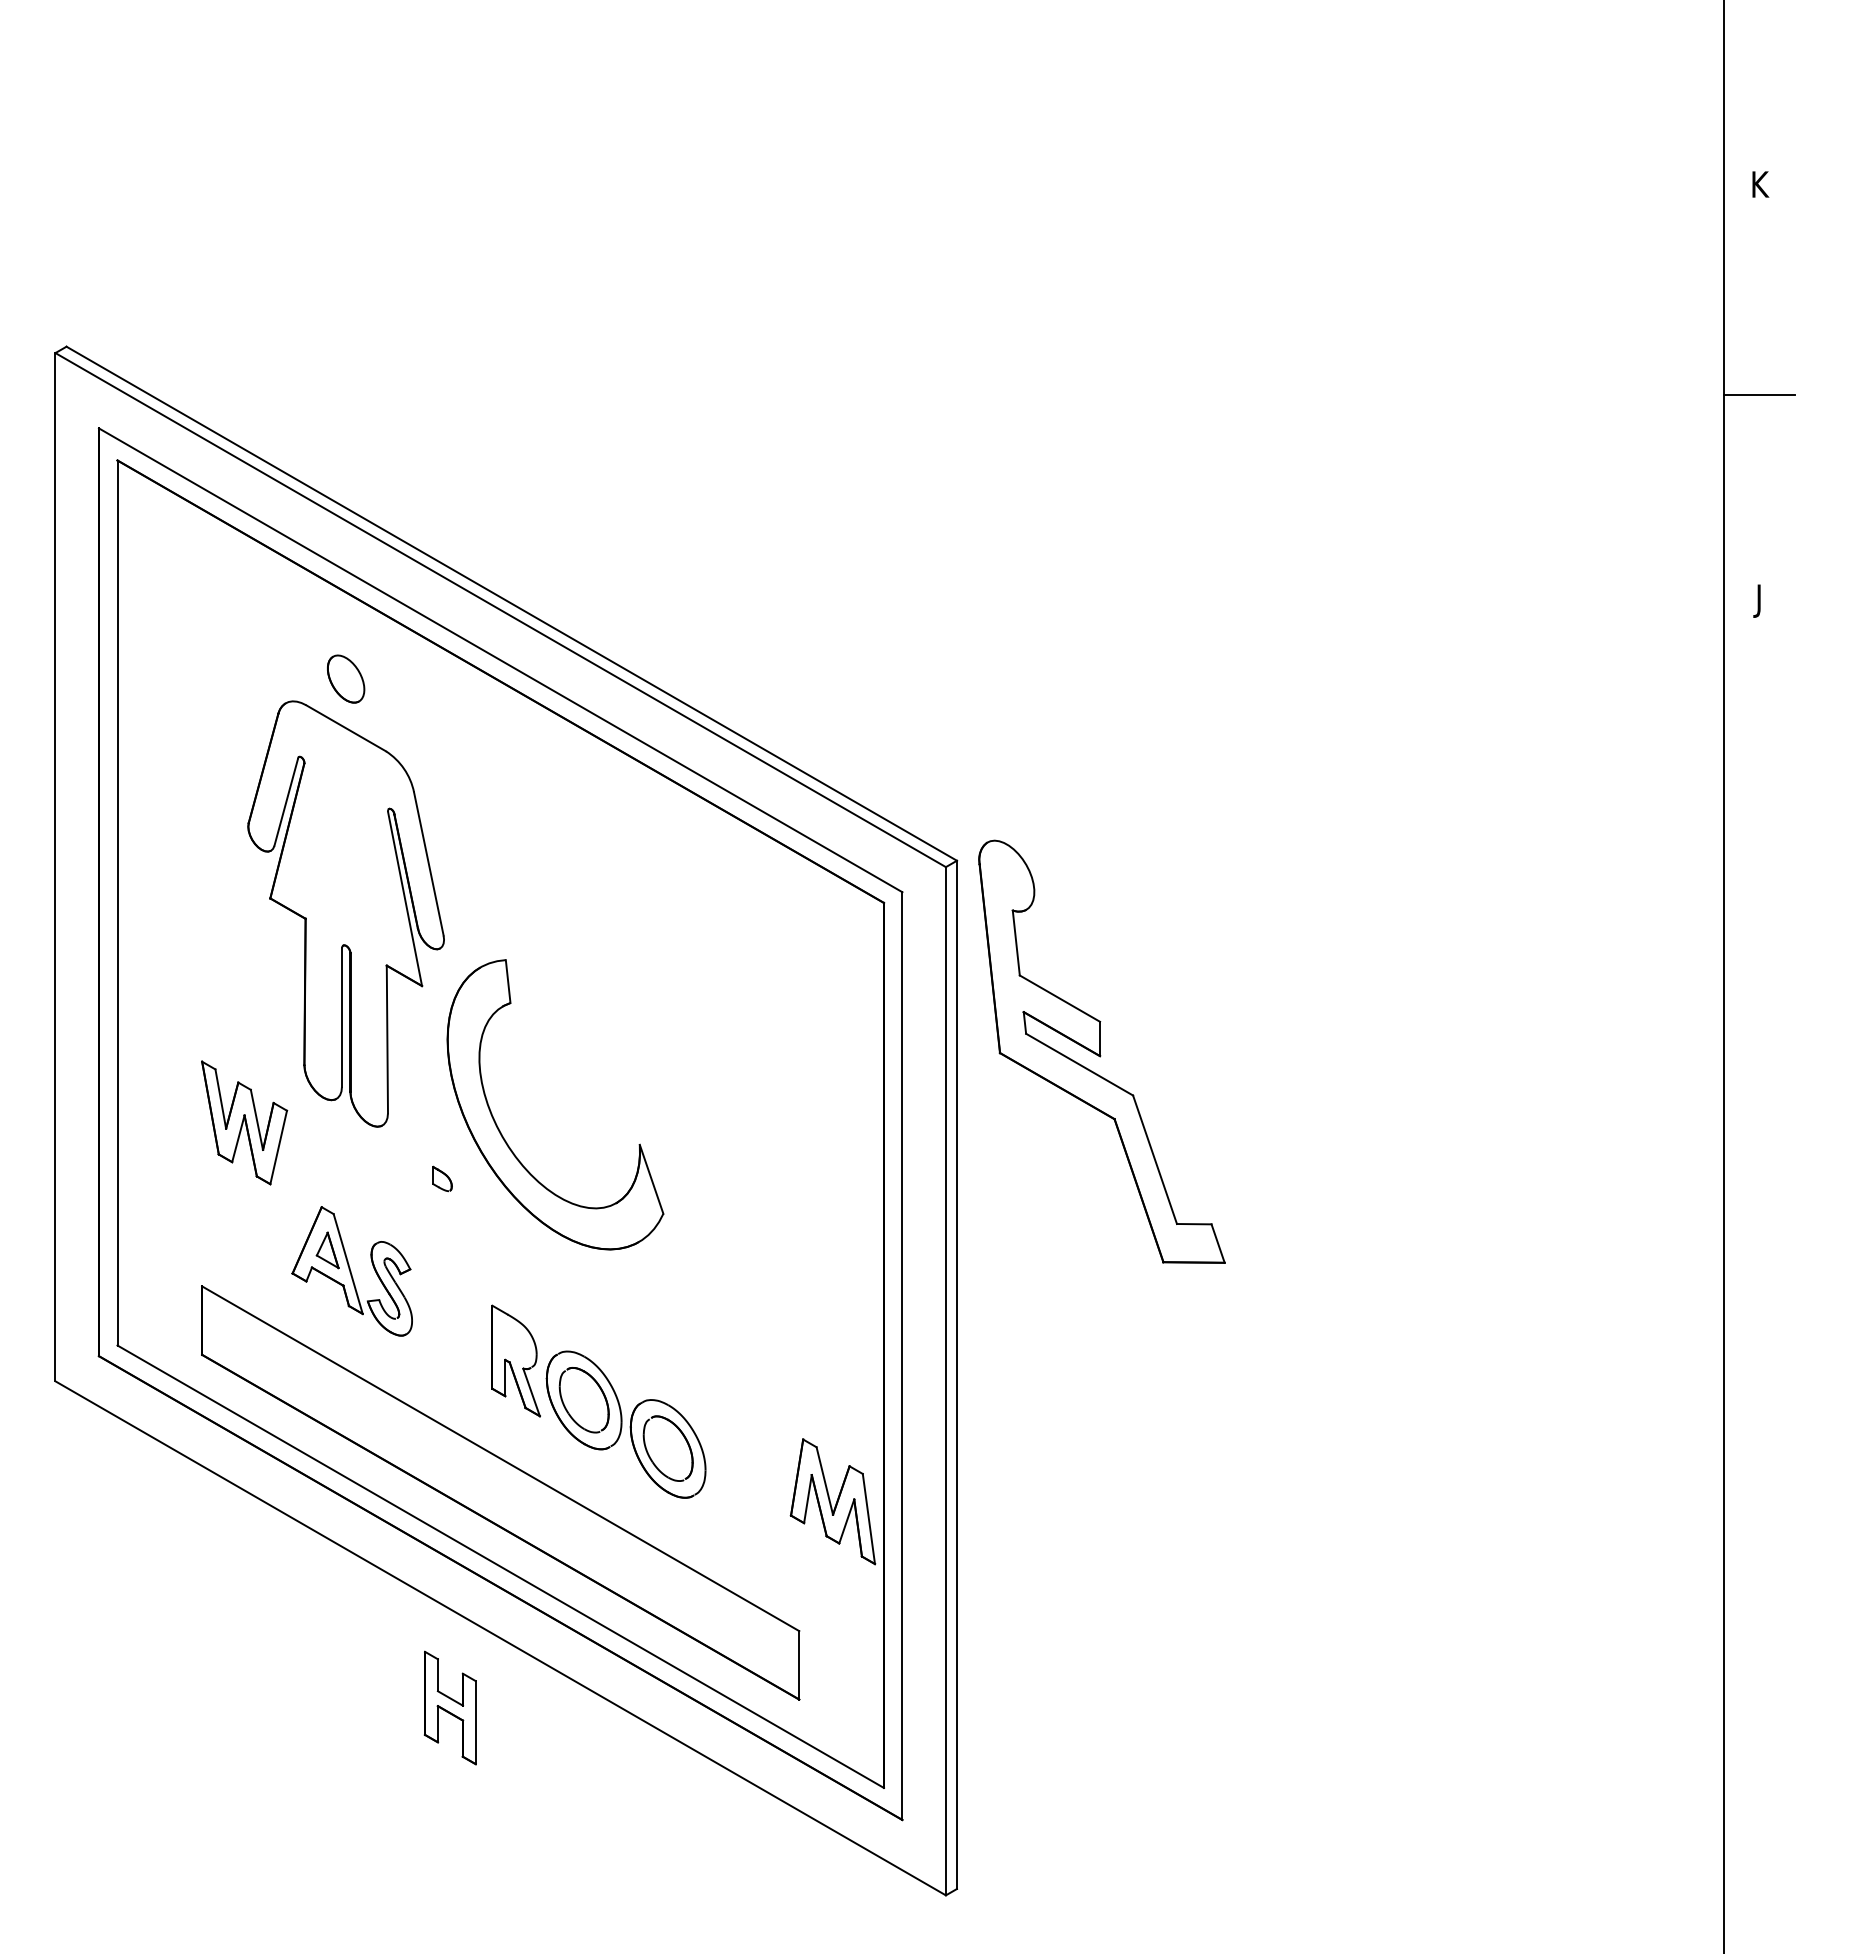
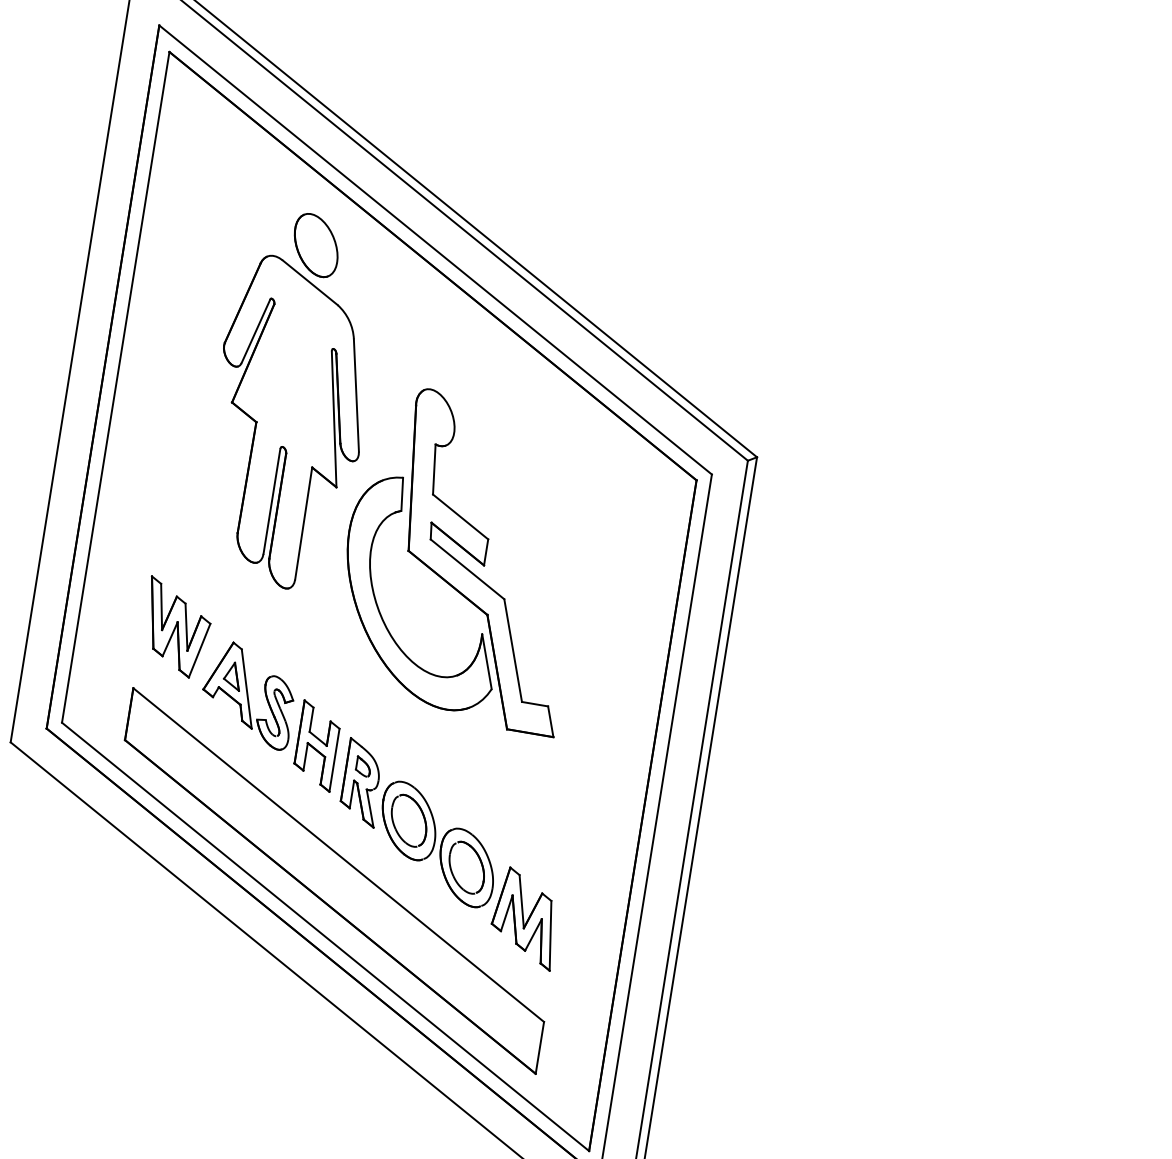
part: (345, 678) -> (315, 244), size x1.67
part: (1101, 1051) -> (485, 562), moved
part: (244, 1122) -> (176, 627), moved
part: (442, 1178) -> (363, 766), moved
part: (832, 1501) -> (525, 918), moved
part: (449, 1707) -> (316, 745), moved

